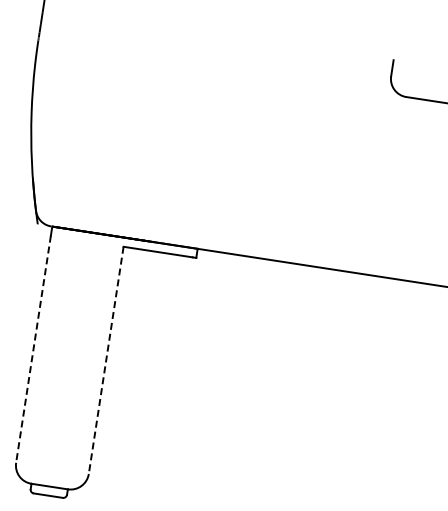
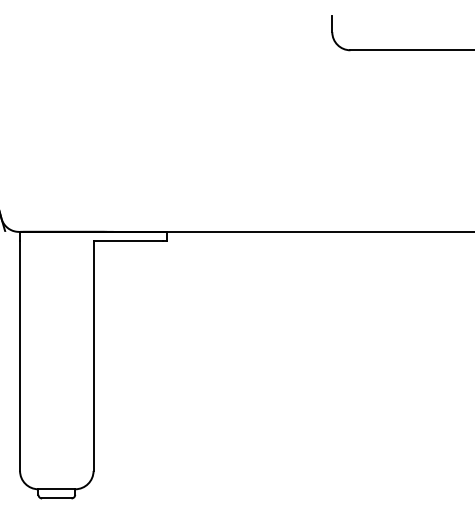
line: (33, 349) -> (20, 356), dashed -> solid
line: (106, 360) -> (93, 356), dashed -> solid

